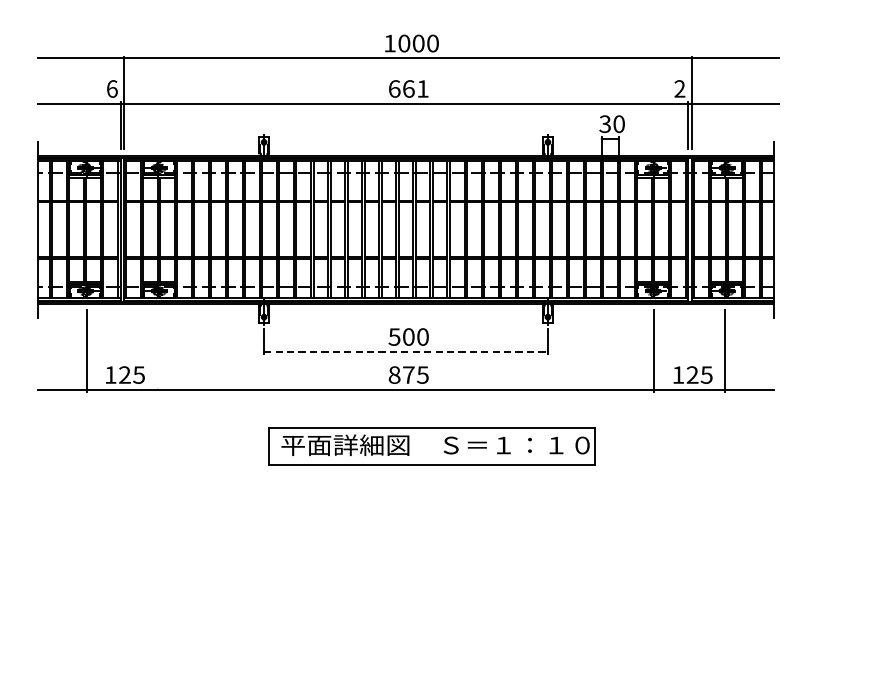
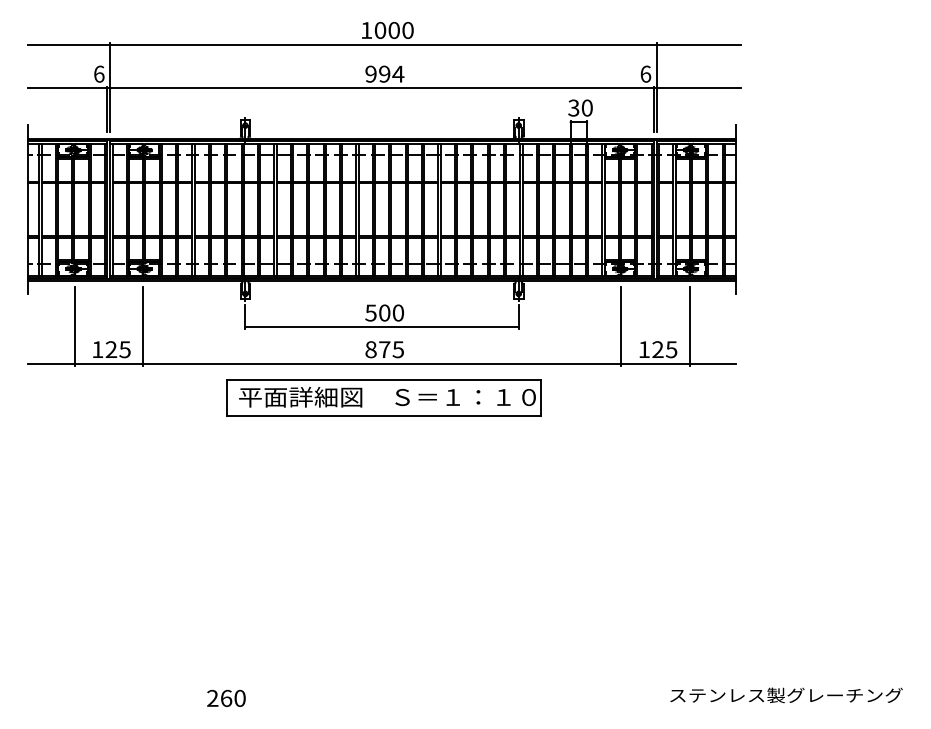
text: (408, 88) -> (384, 73), 661 -> 994
text: (679, 88) -> (645, 73), 2 -> 6
line: (157, 351) -> (142, 326), added
line: (406, 352) -> (382, 327), dashed -> solid
part: (431, 445) -> (383, 397), moved

